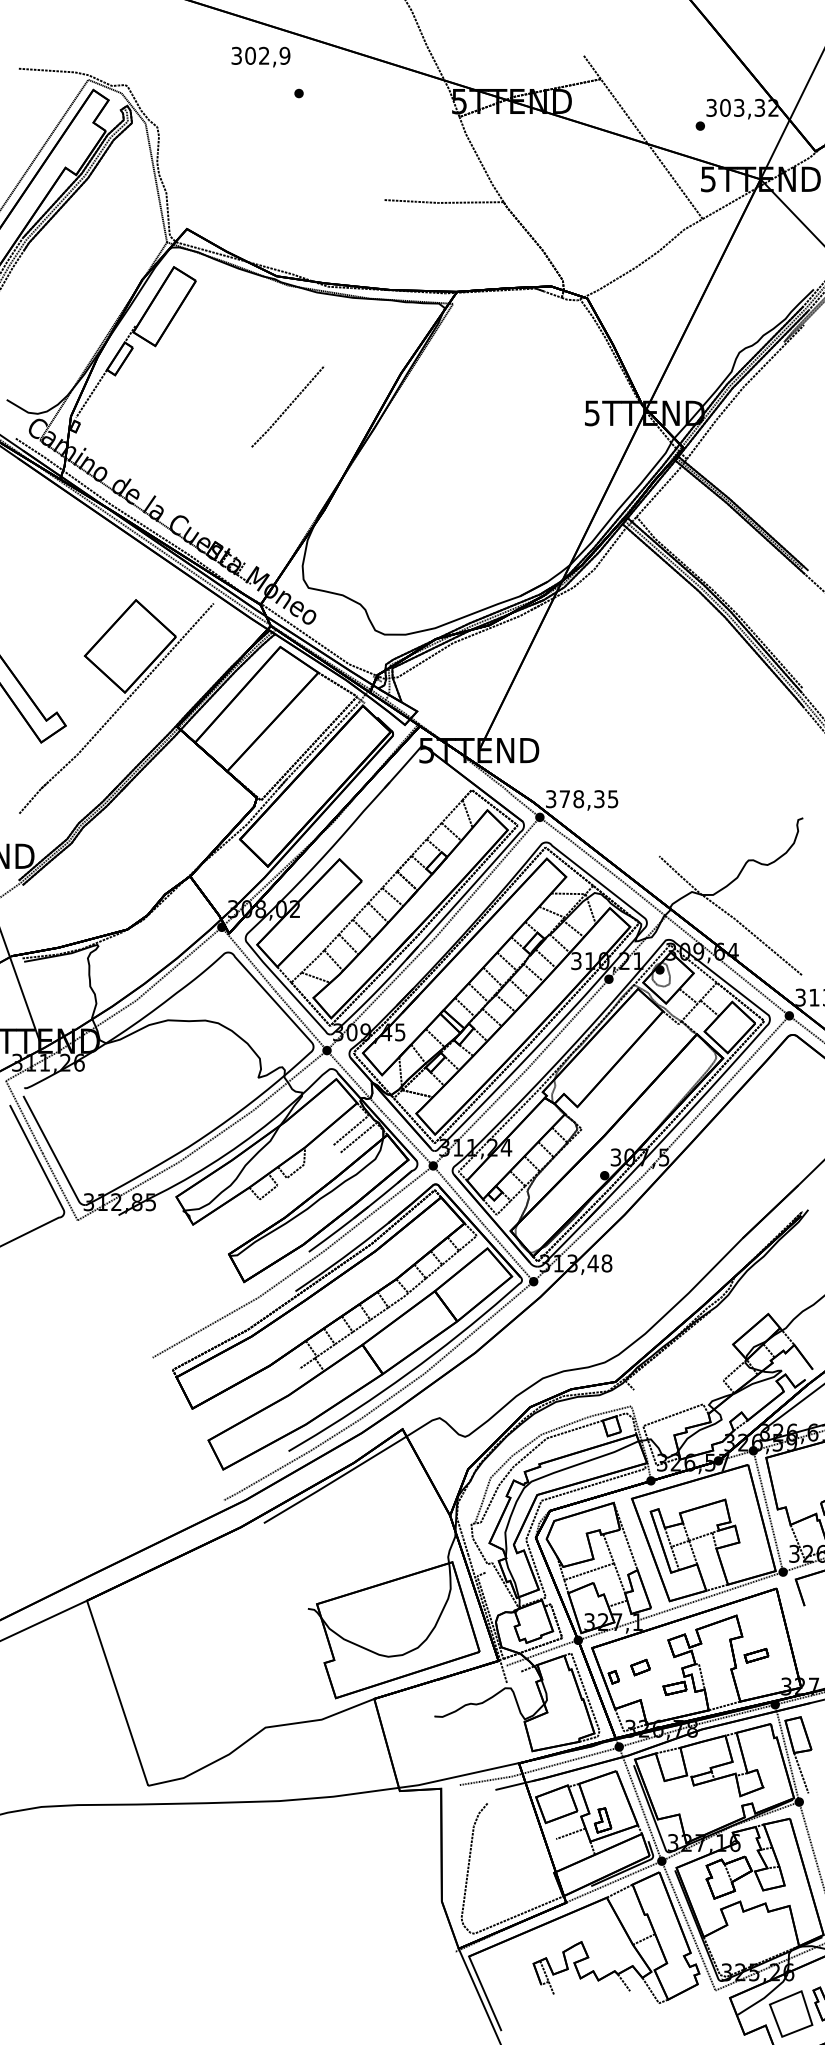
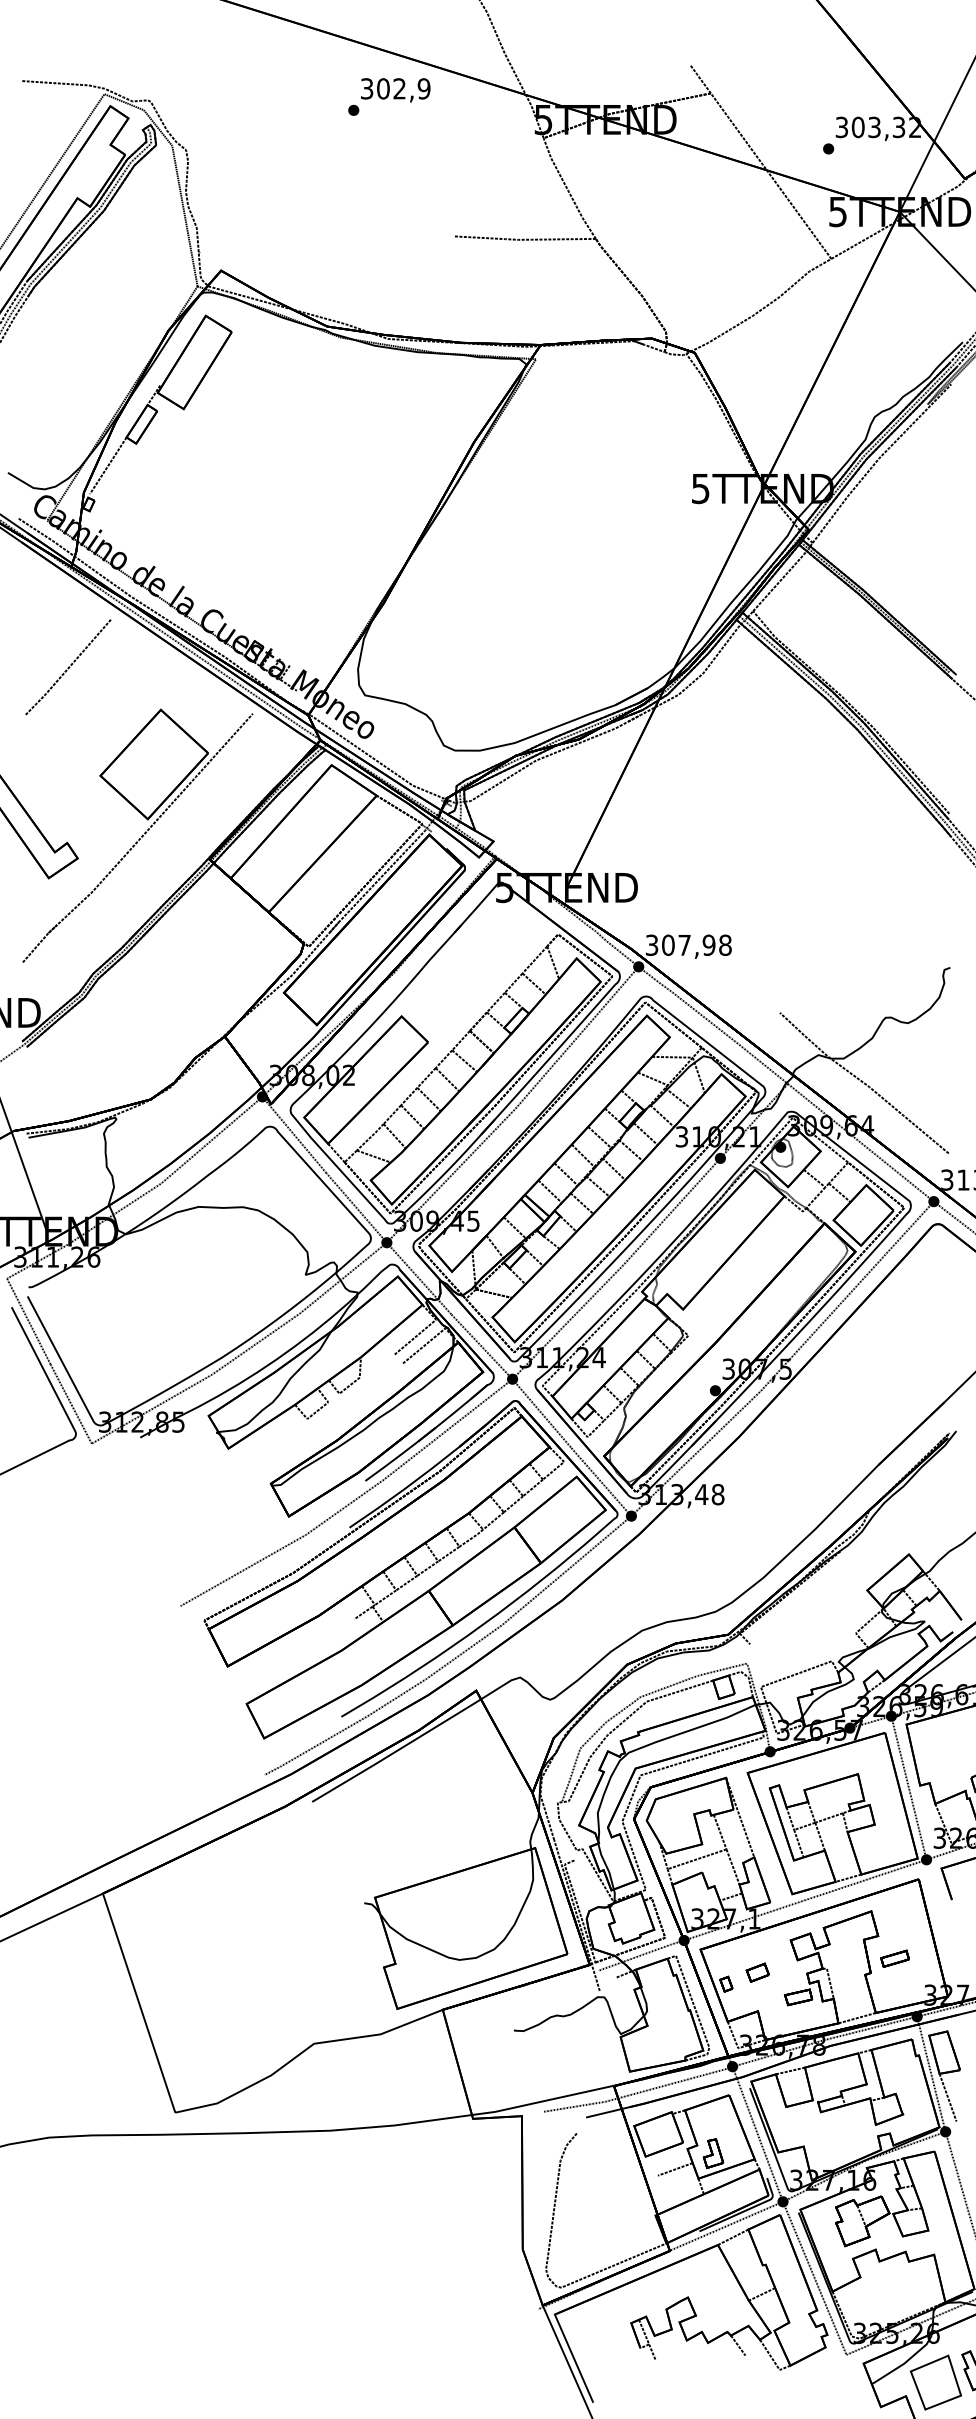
text: (260, 57) -> (395, 90), moved
curve: (287, 407) -> (68, 667), moved
text: (588, 798) -> (696, 944), 378,35 -> 307,98

